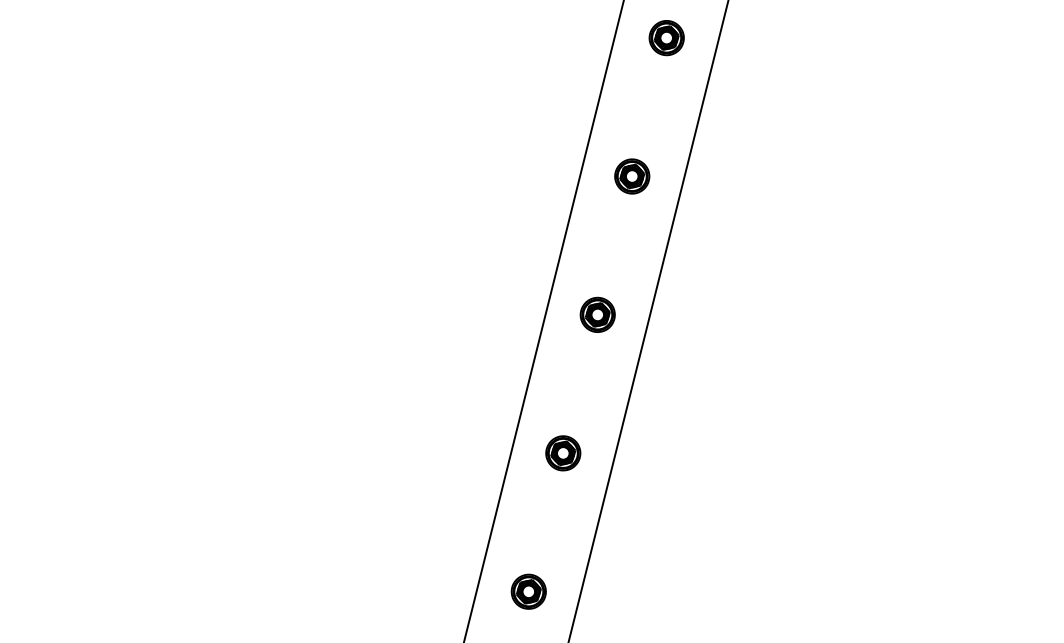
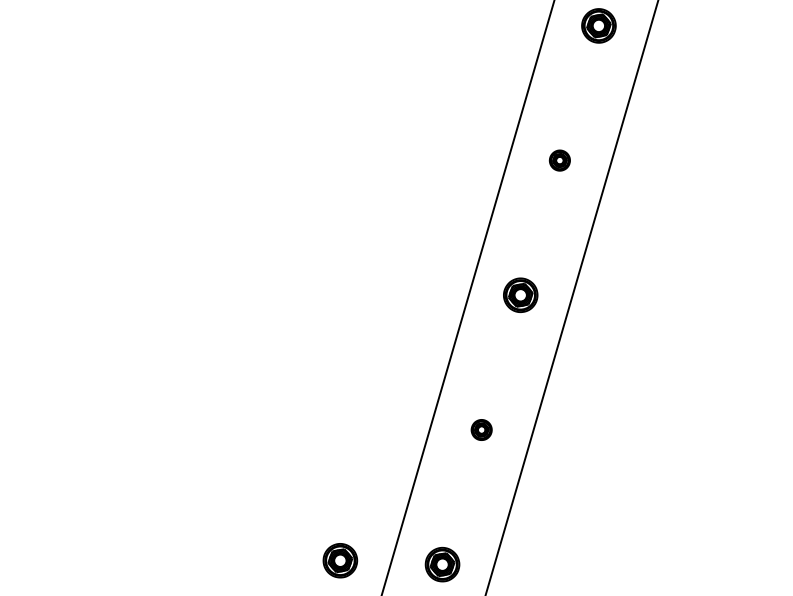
part: (632, 176) -> (560, 160), size x0.6
part: (563, 453) -> (481, 430), size x0.6
part: (424, 591) -> (340, 560), added

